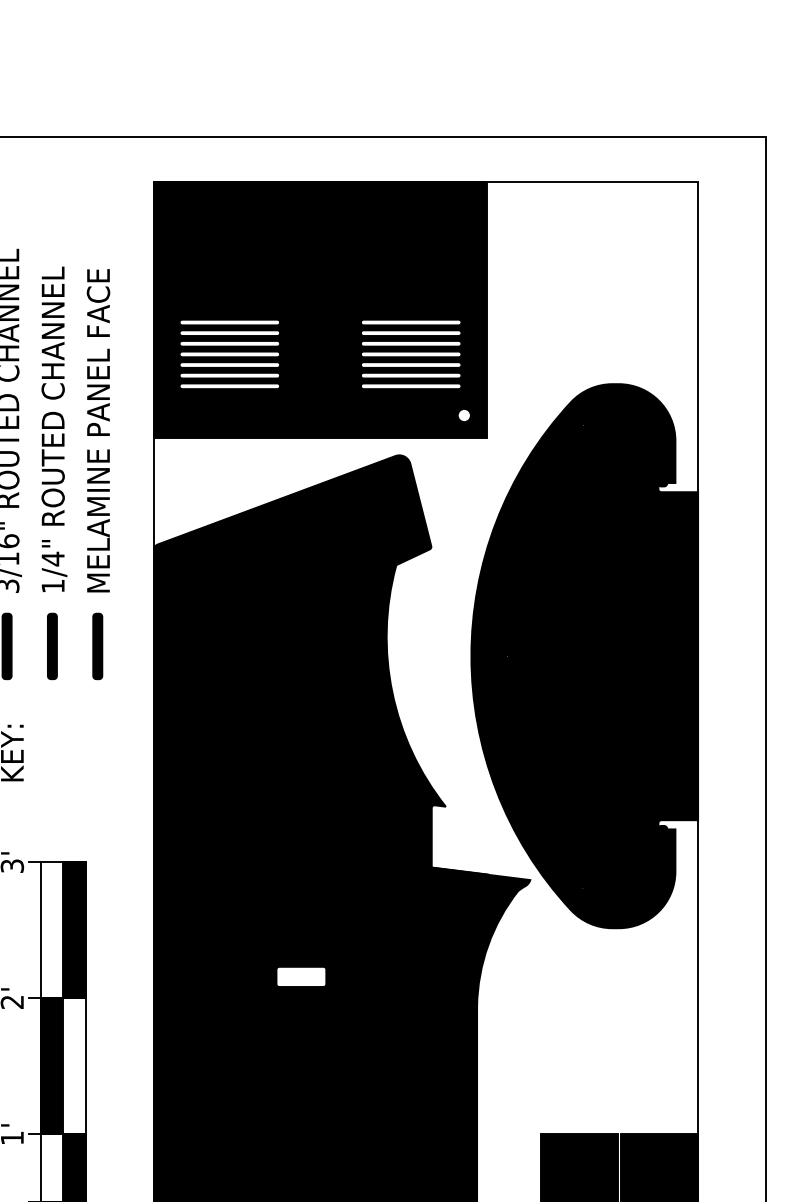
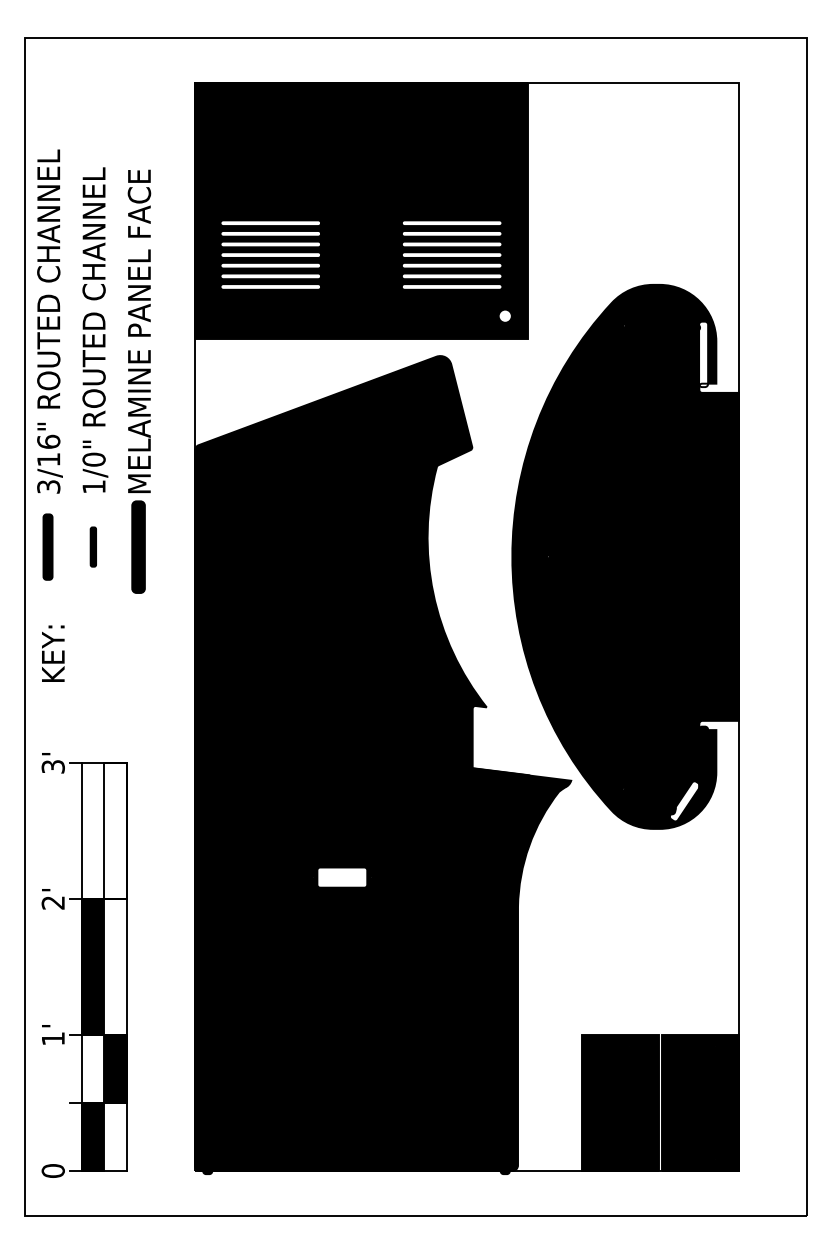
fill: (662, 453) -> (703, 354), removed
text: (52, 558) -> (93, 459), 1/4" -> 1/0"
part: (52, 645) -> (93, 546), size x0.6
part: (97, 645) -> (138, 546), size x1.4
fill: (643, 900) -> (684, 801), removed
fill: (74, 930) -> (115, 831), removed

